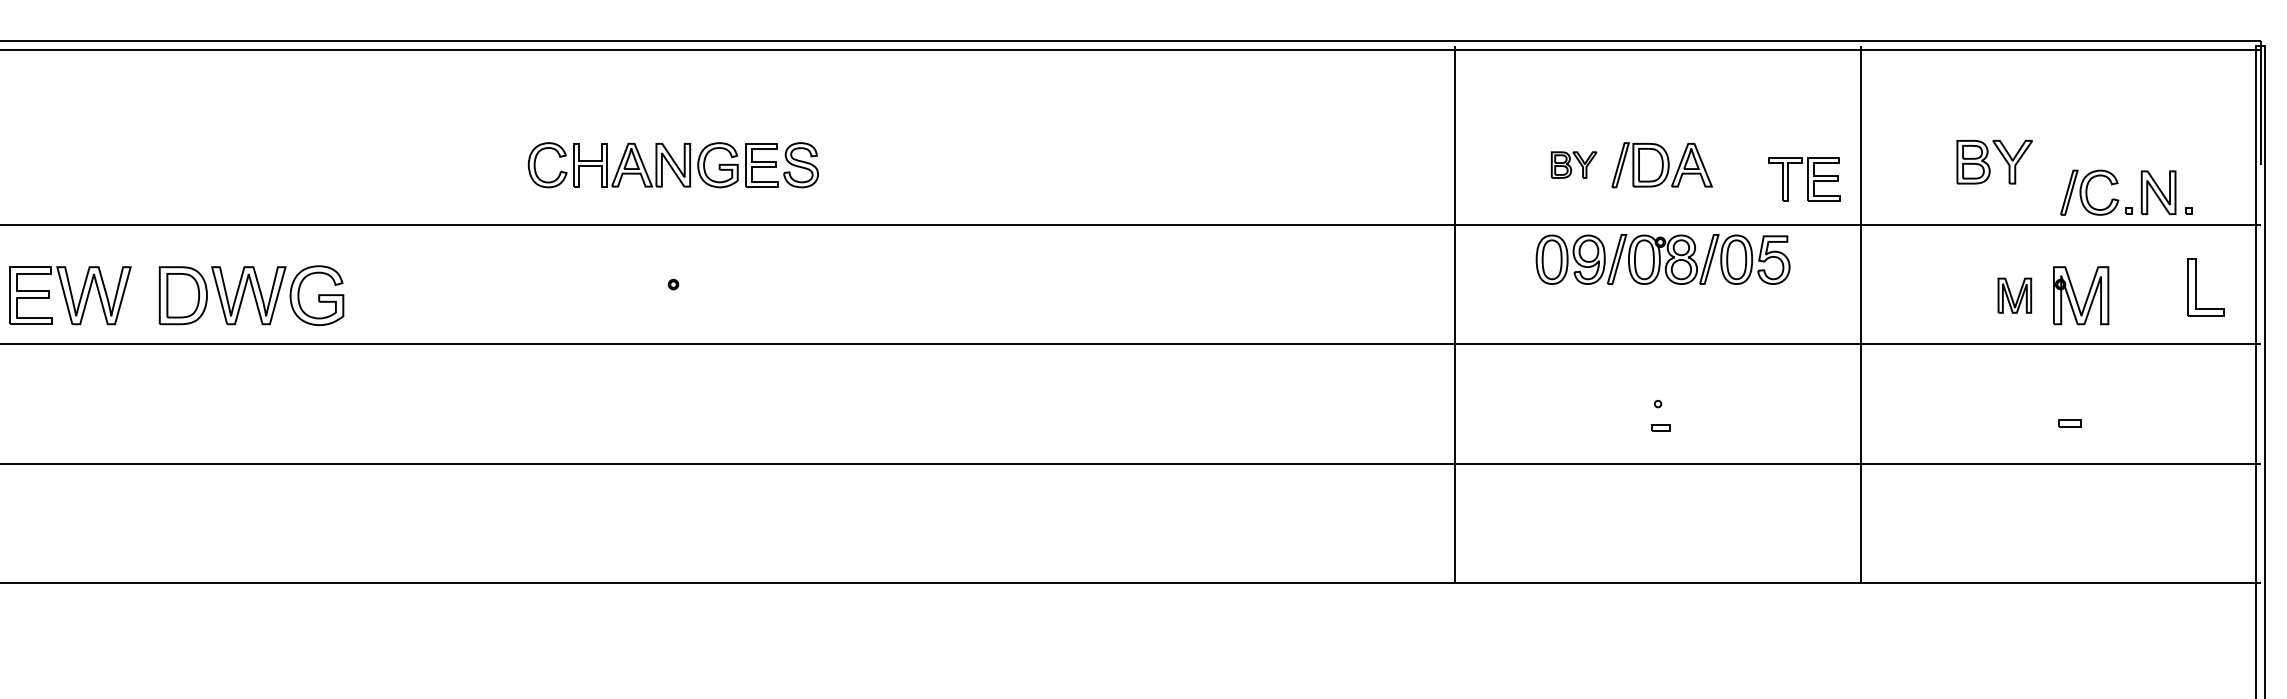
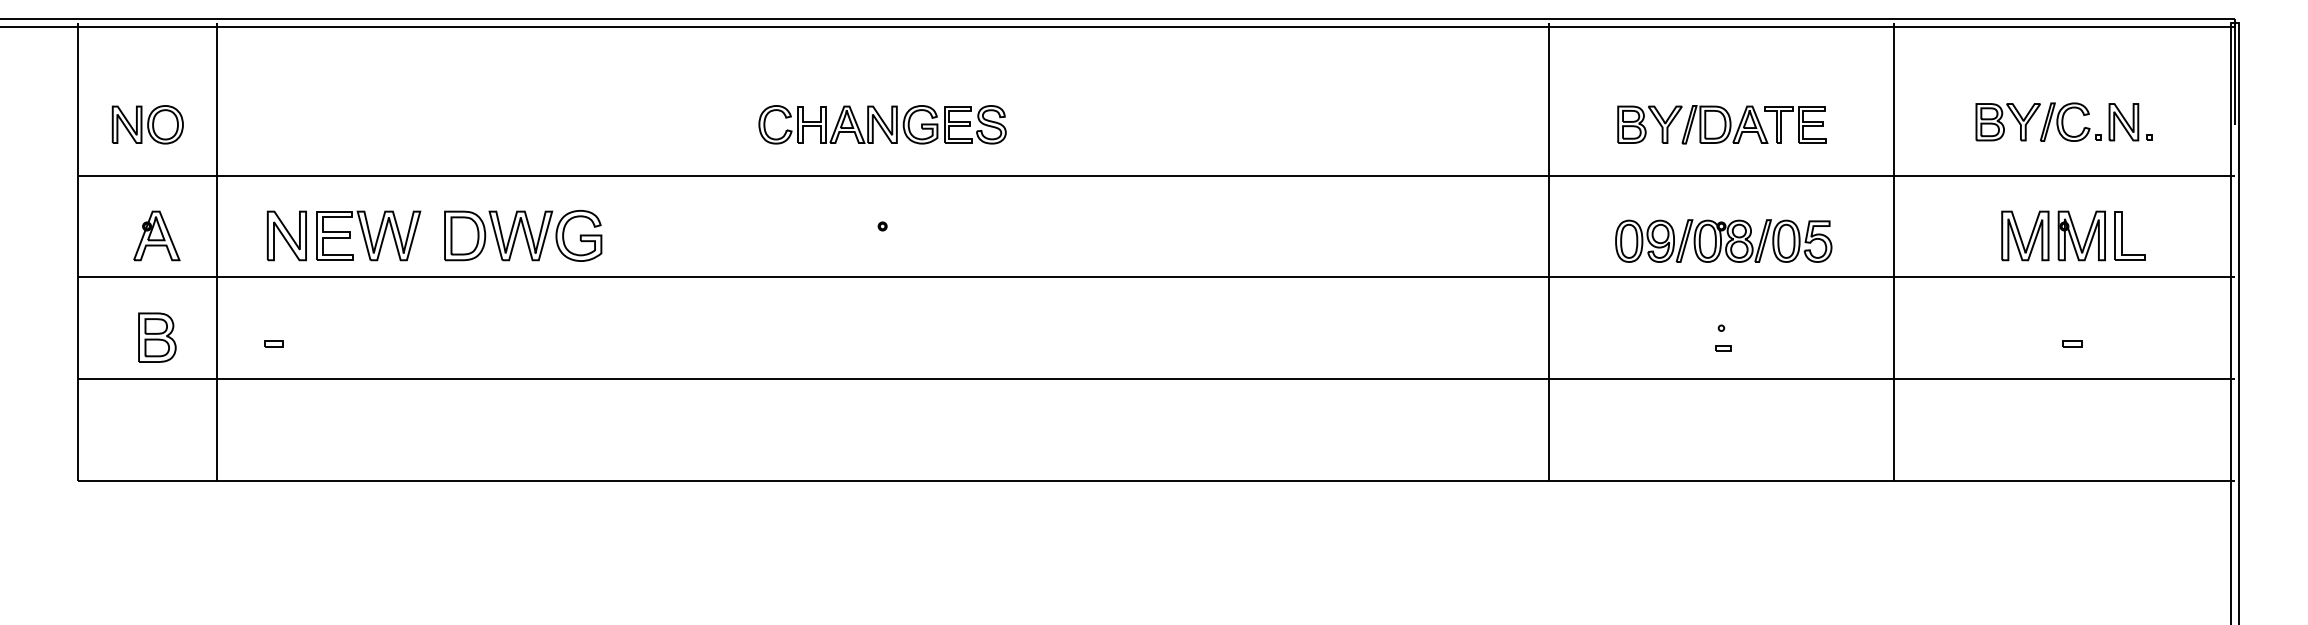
part: (1573, 164) -> (1649, 124), size x1.67
part: (1804, 178) -> (1795, 124), moved
part: (2119, 200) -> (2090, 128), moved
part: (1662, 258) -> (1723, 240), moved
part: (2196, 286) -> (2122, 235), moved
part: (2014, 295) -> (2025, 235), size x1.67

